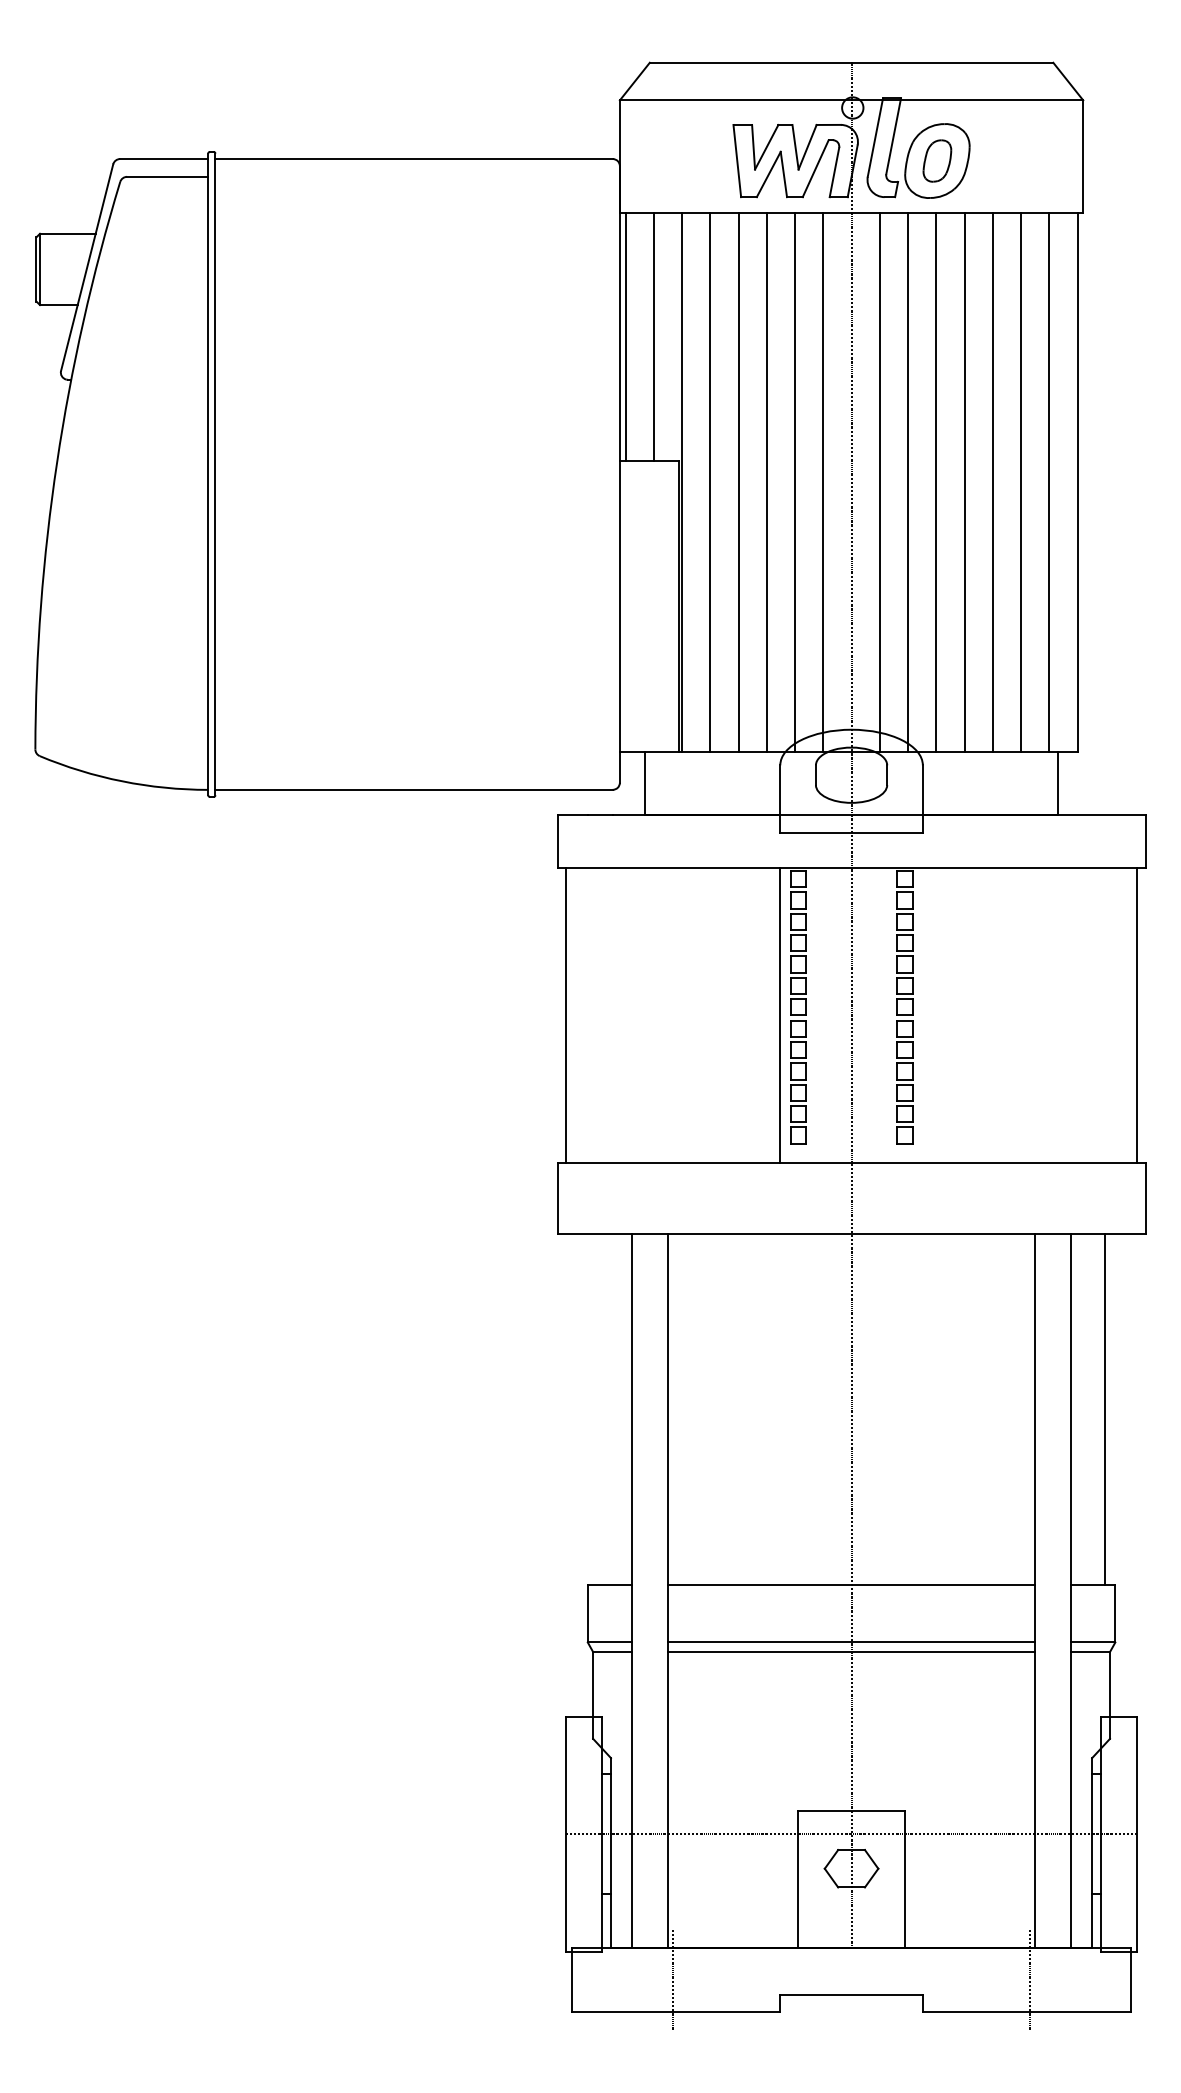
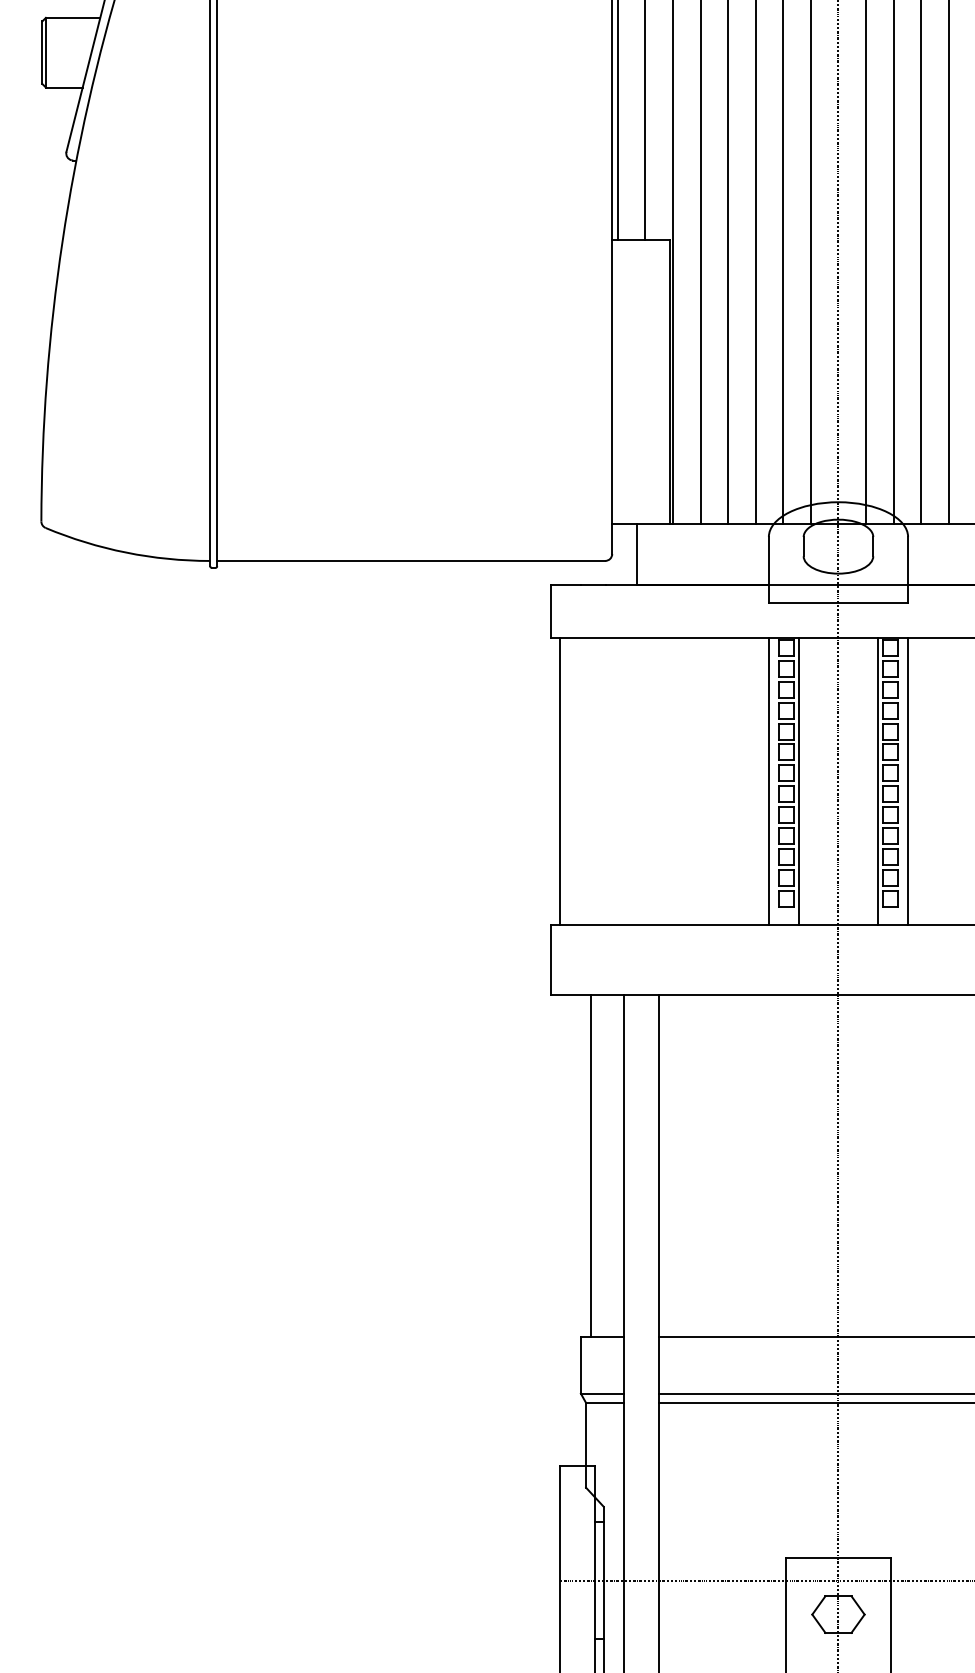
line: (811, 1015) -> (799, 781), added
line: (891, 1015) -> (877, 781), added
line: (922, 1015) -> (907, 781), added
line: (598, 1408) -> (591, 1165), added

